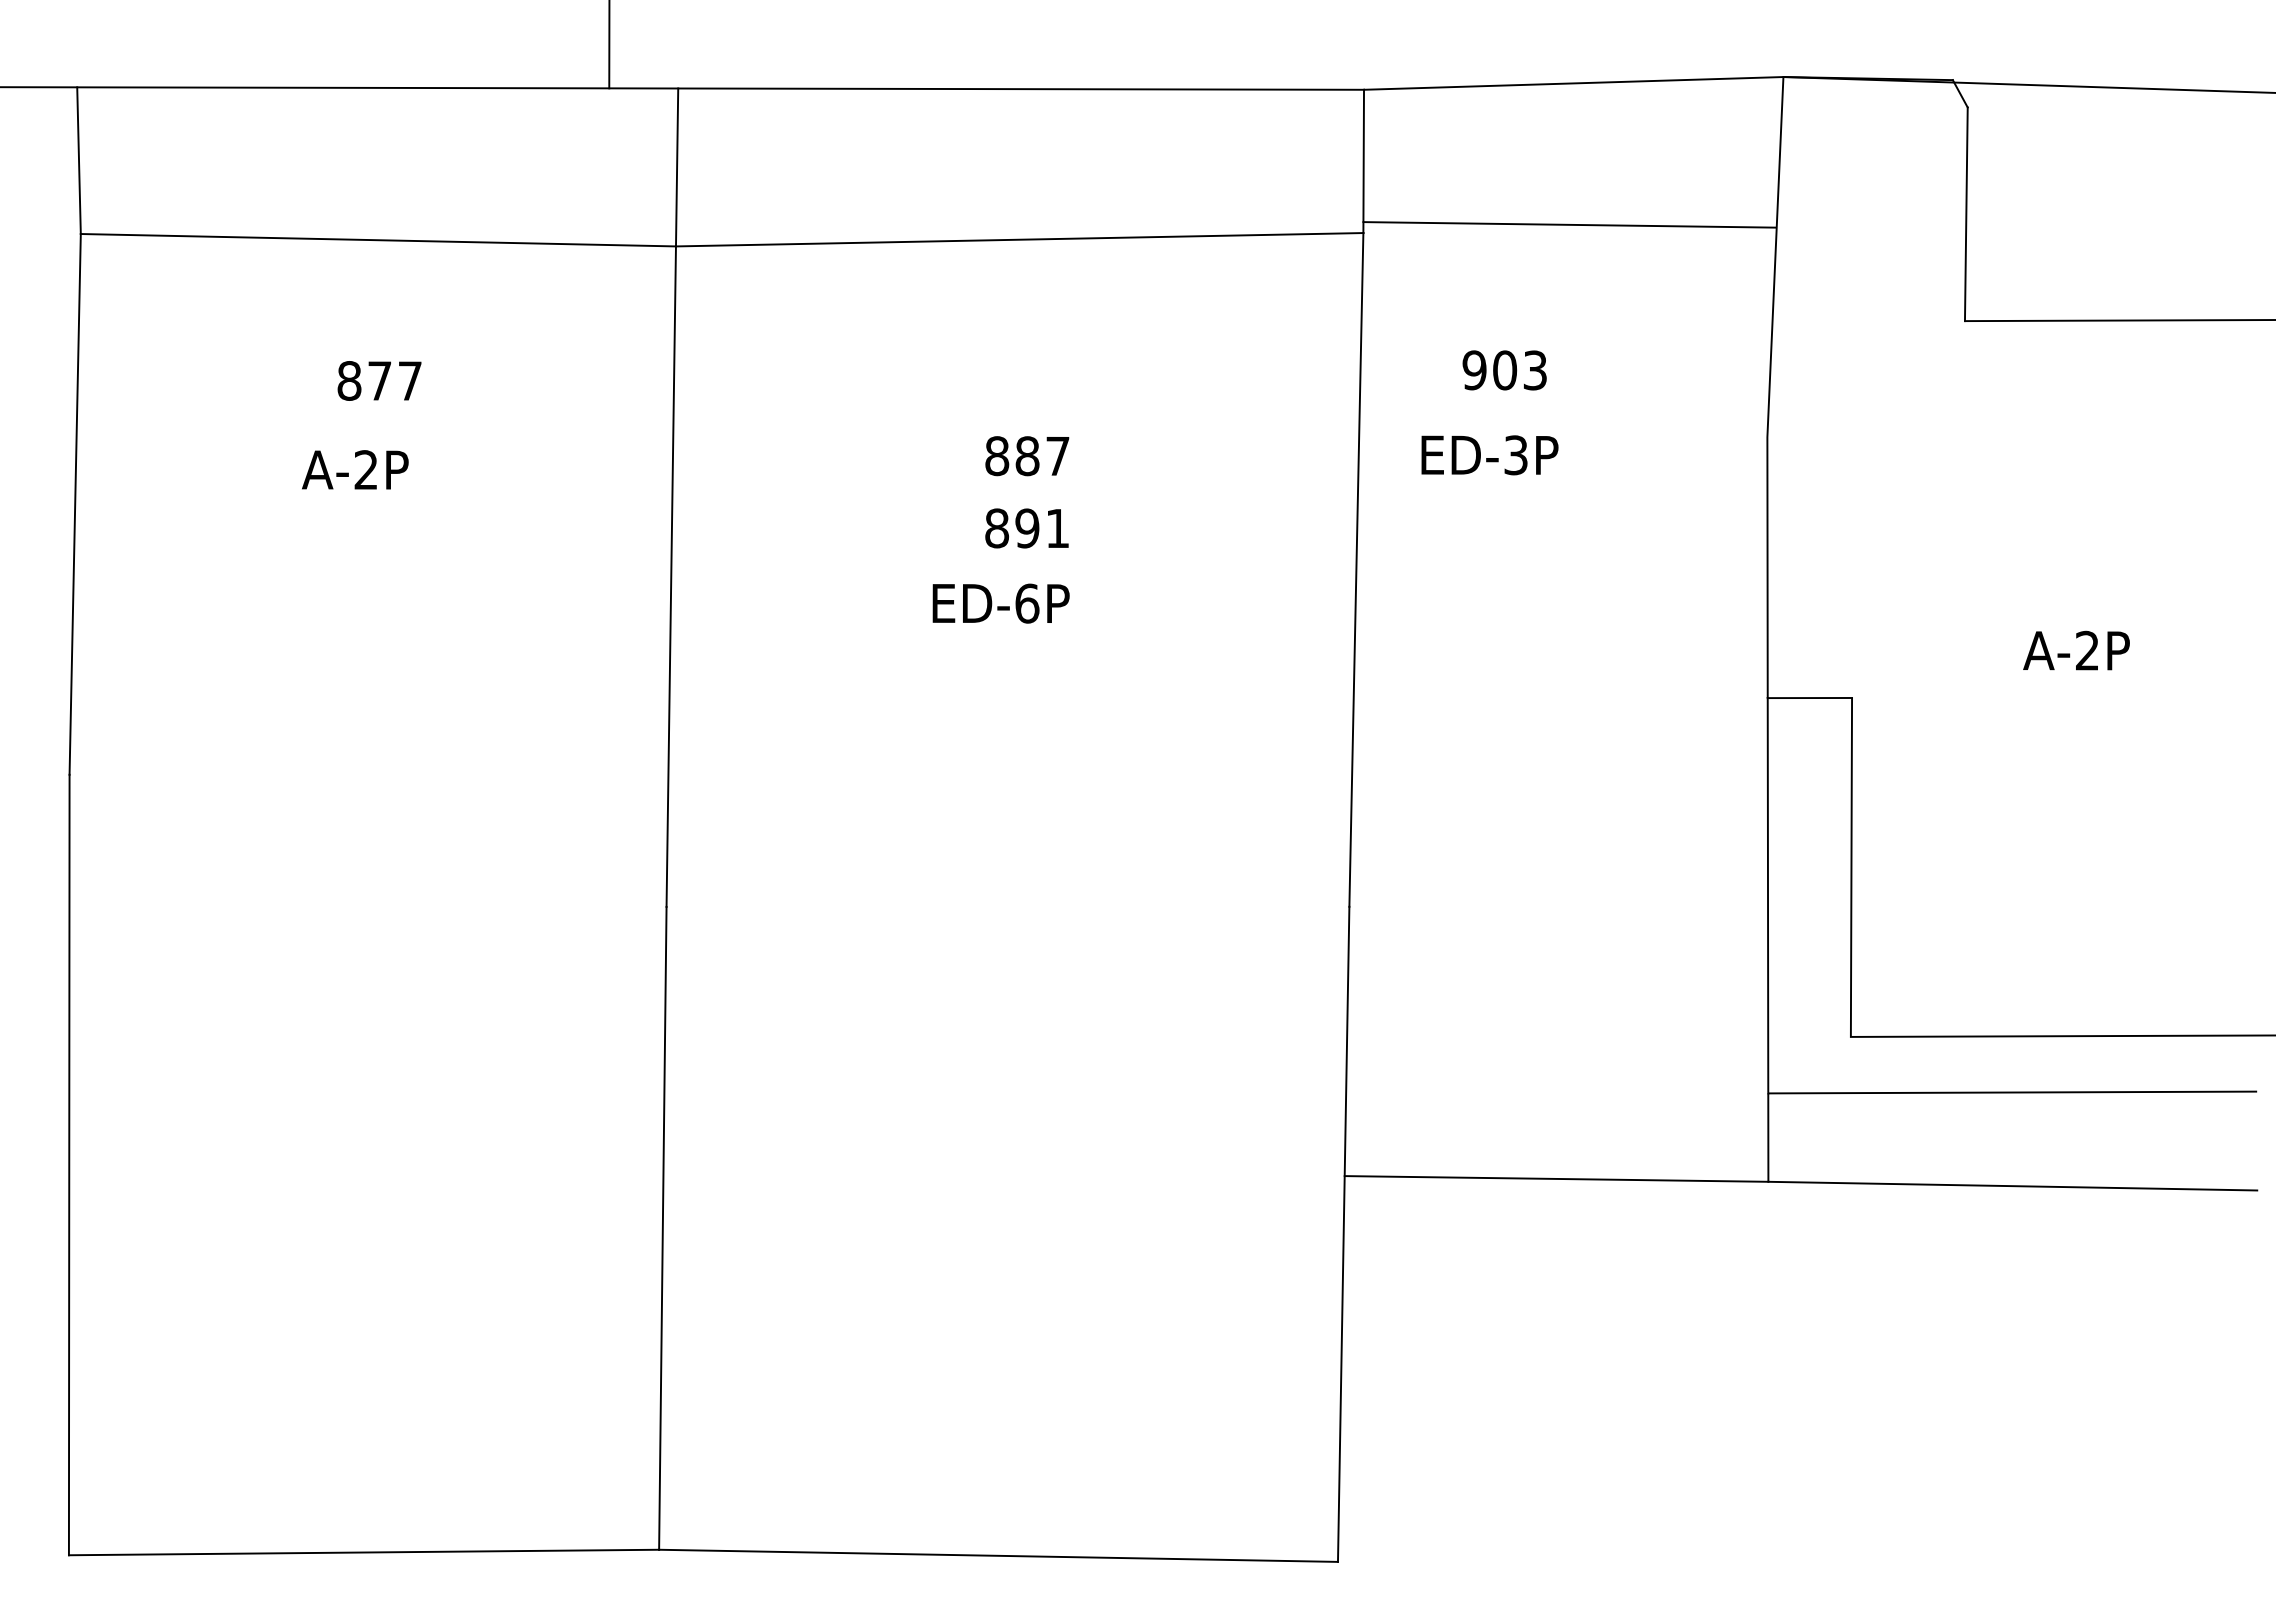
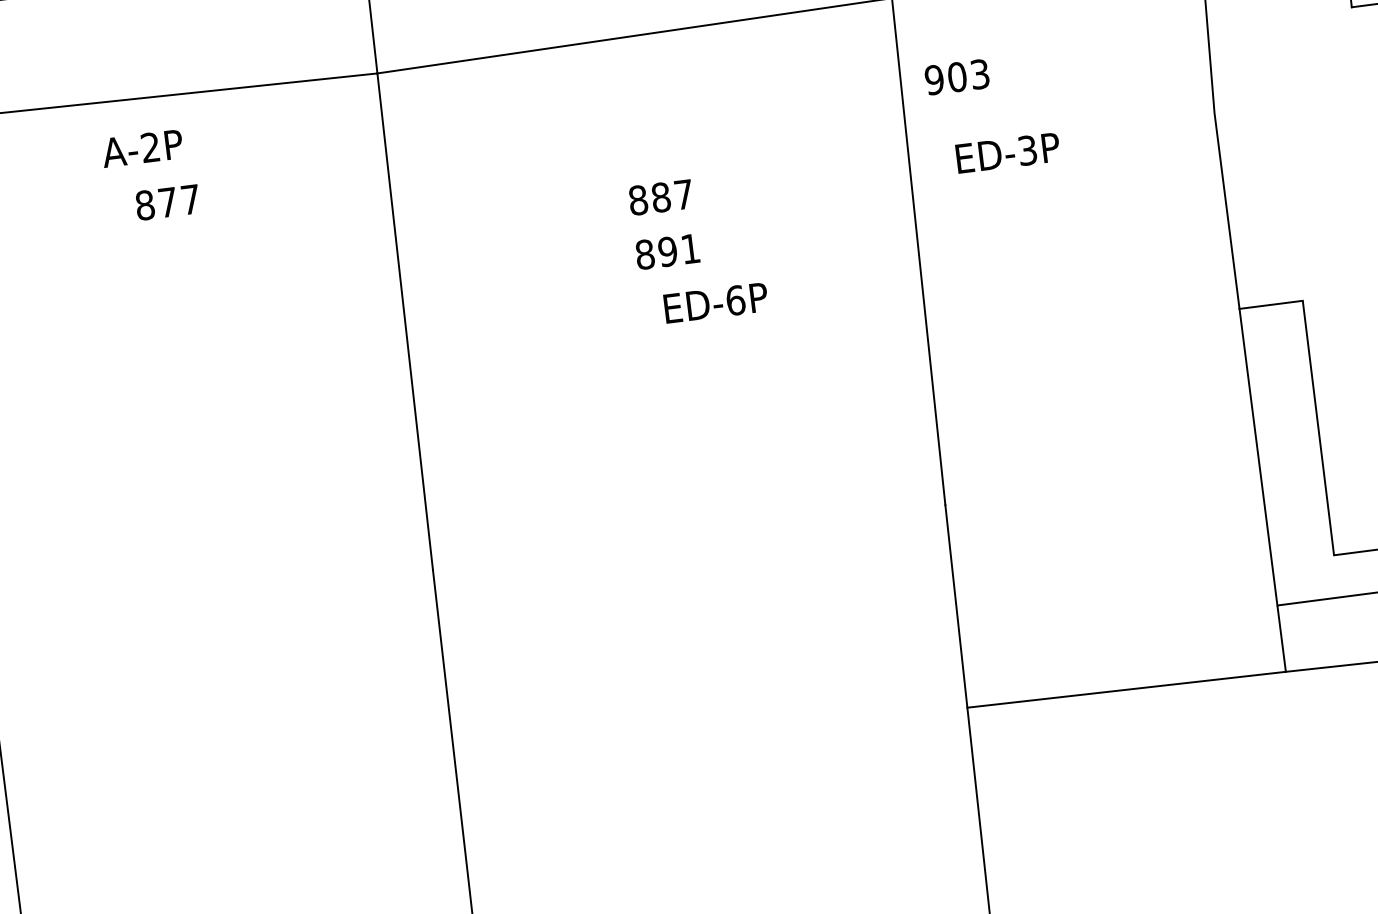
text: (1504, 370) -> (956, 77), moved
text: (355, 469) -> (142, 148), moved
text: (1000, 603) -> (715, 302), moved

